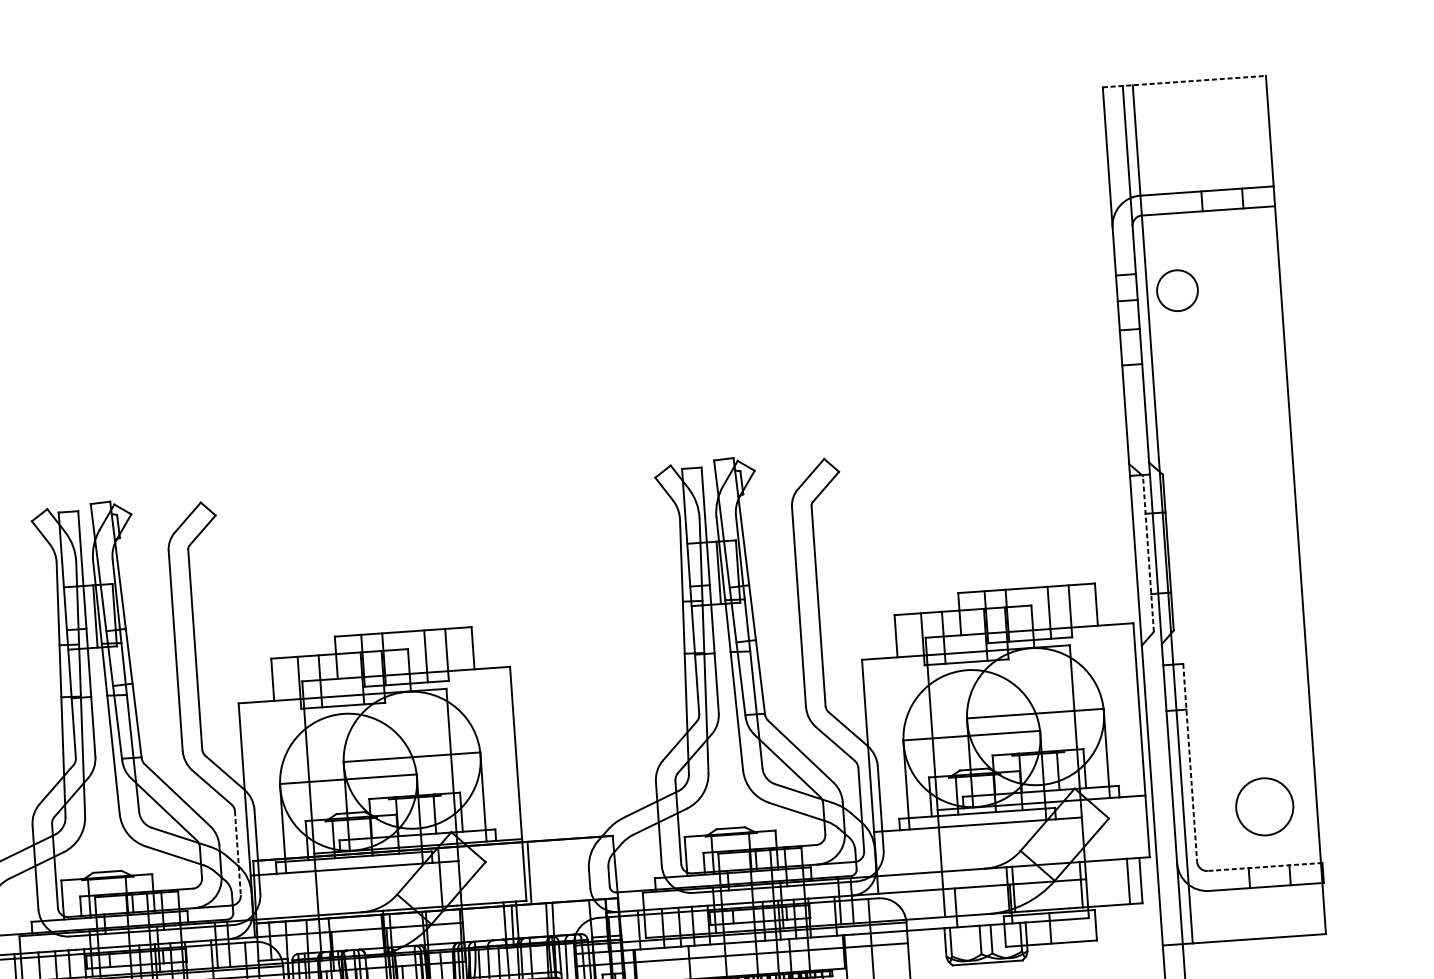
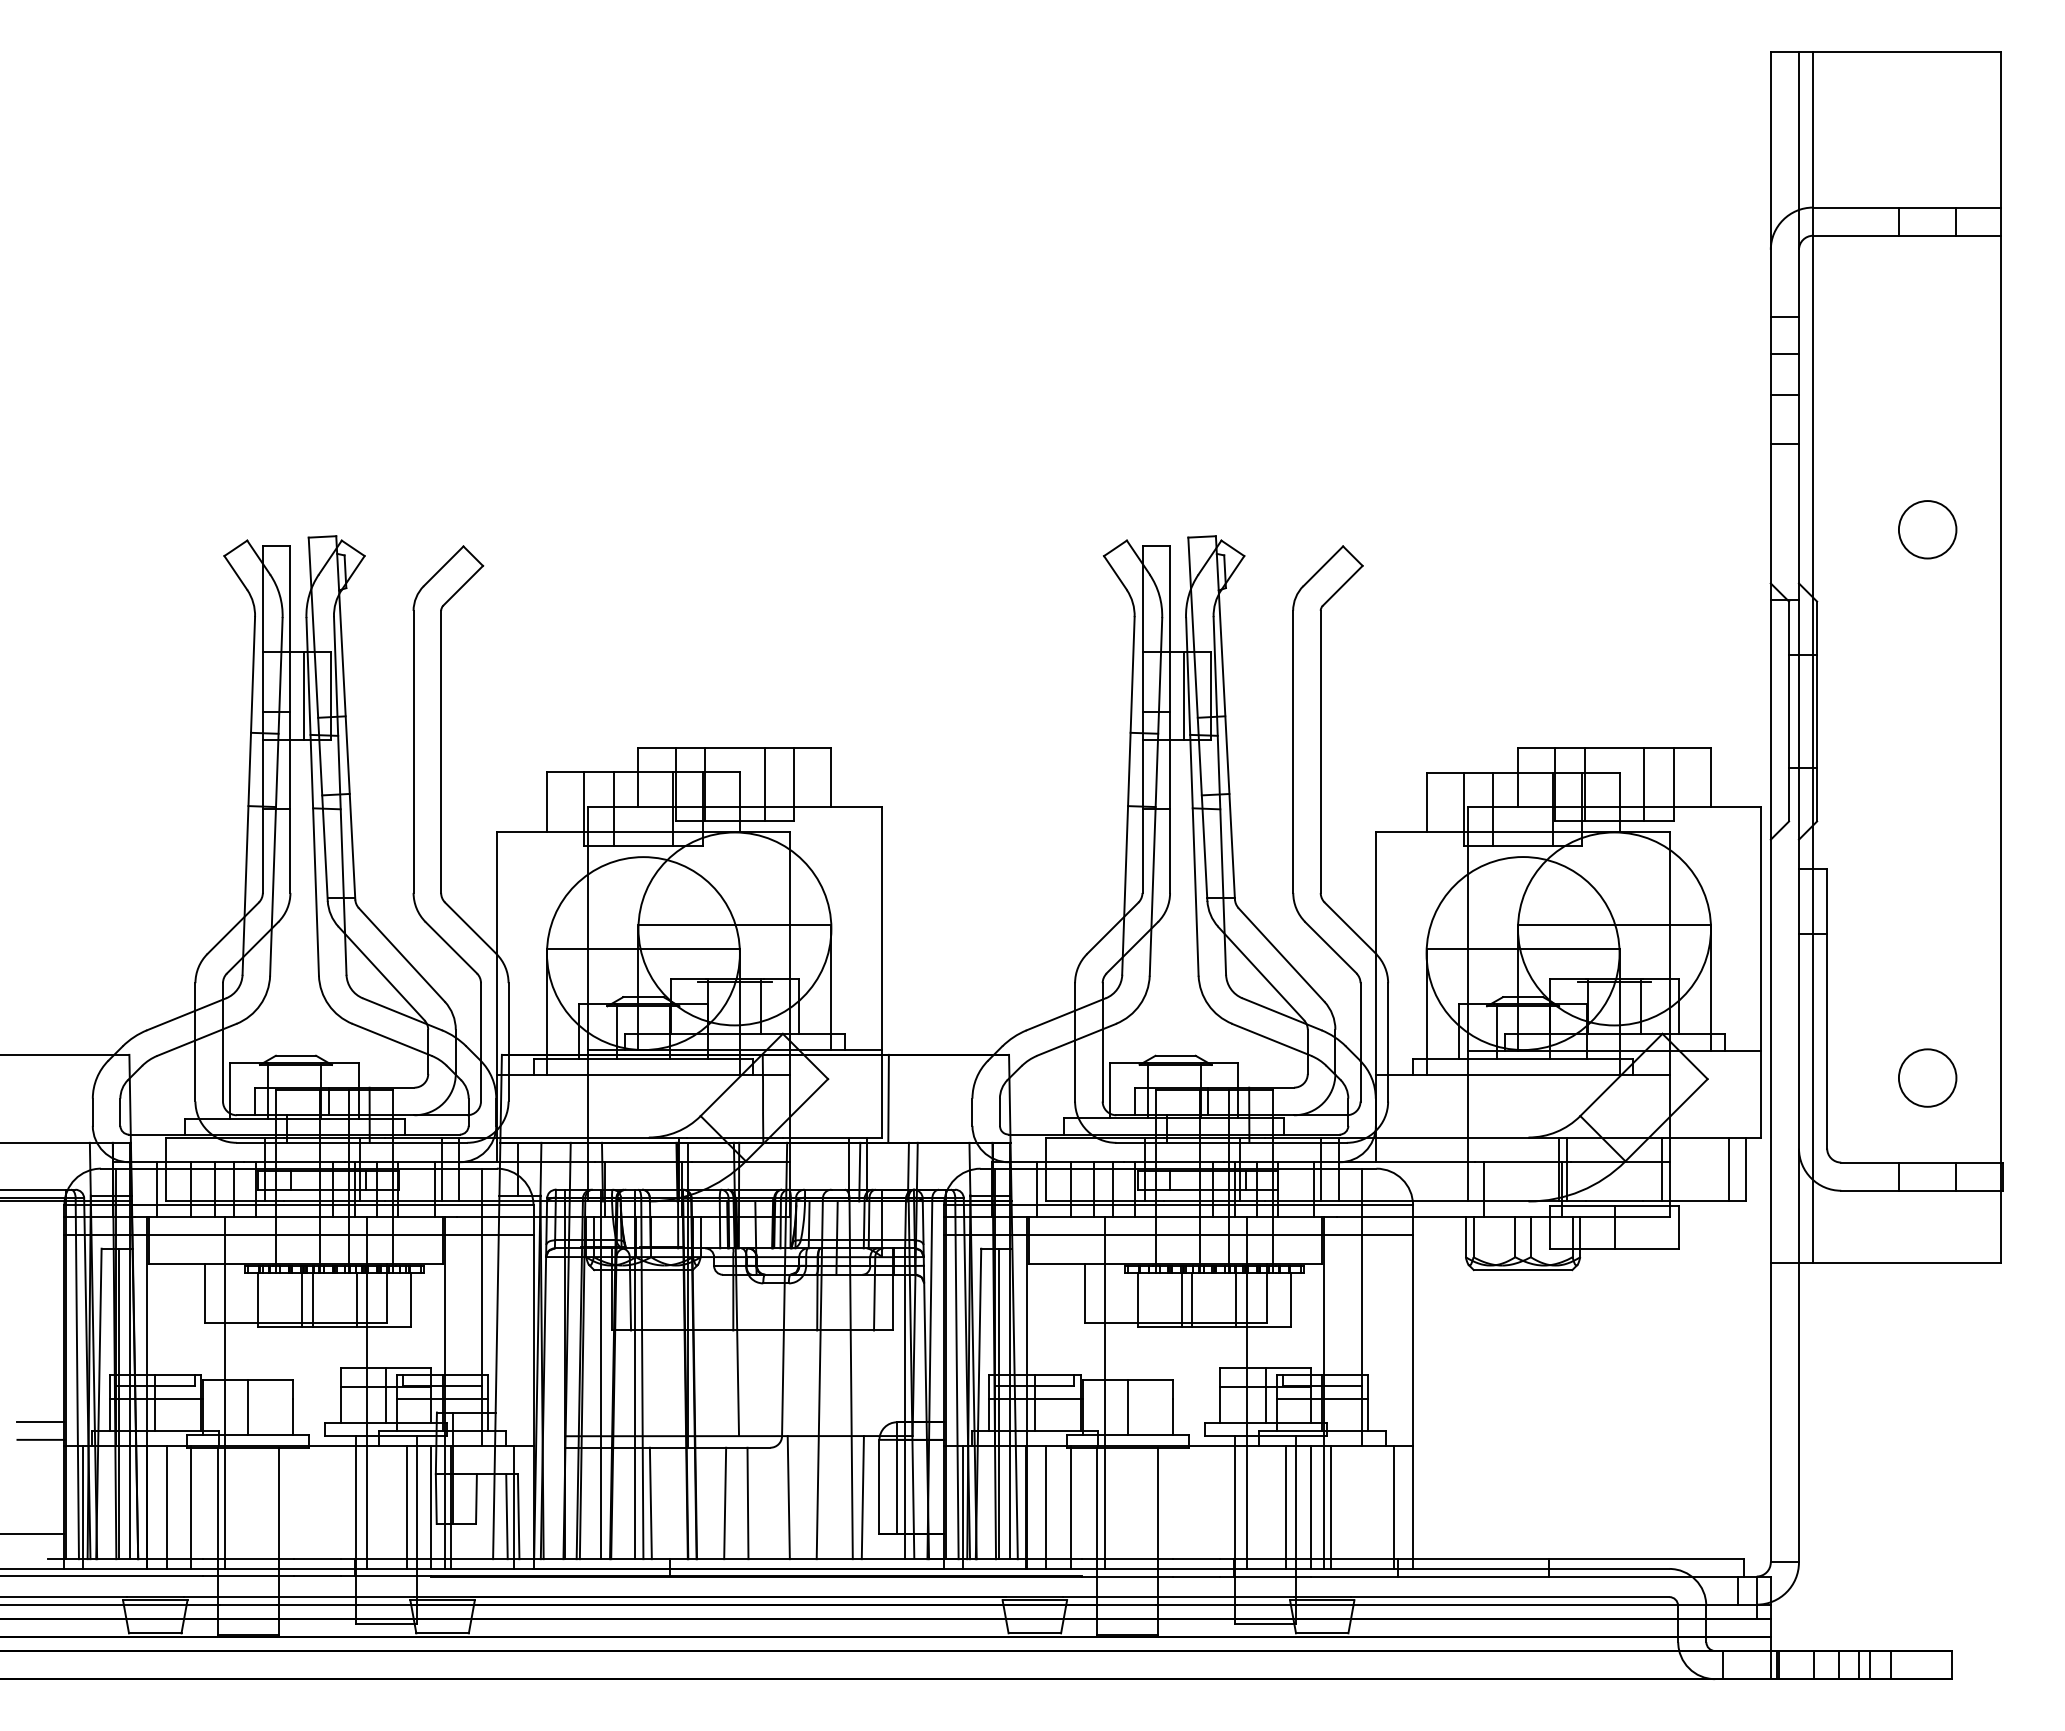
line: (1184, 81) -> (1886, 51), dashed -> solid
circle: (1177, 290) -> (1927, 529), moved
line: (1148, 553) -> (1789, 711), dashed -> solid
line: (1190, 762) -> (1827, 1008), dashed -> solid
circle: (1264, 806) -> (1927, 1077), size x0.71
line: (238, 853) -> (481, 1042), dashed -> solid
line: (1265, 866) -> (1922, 1162), dashed -> solid

